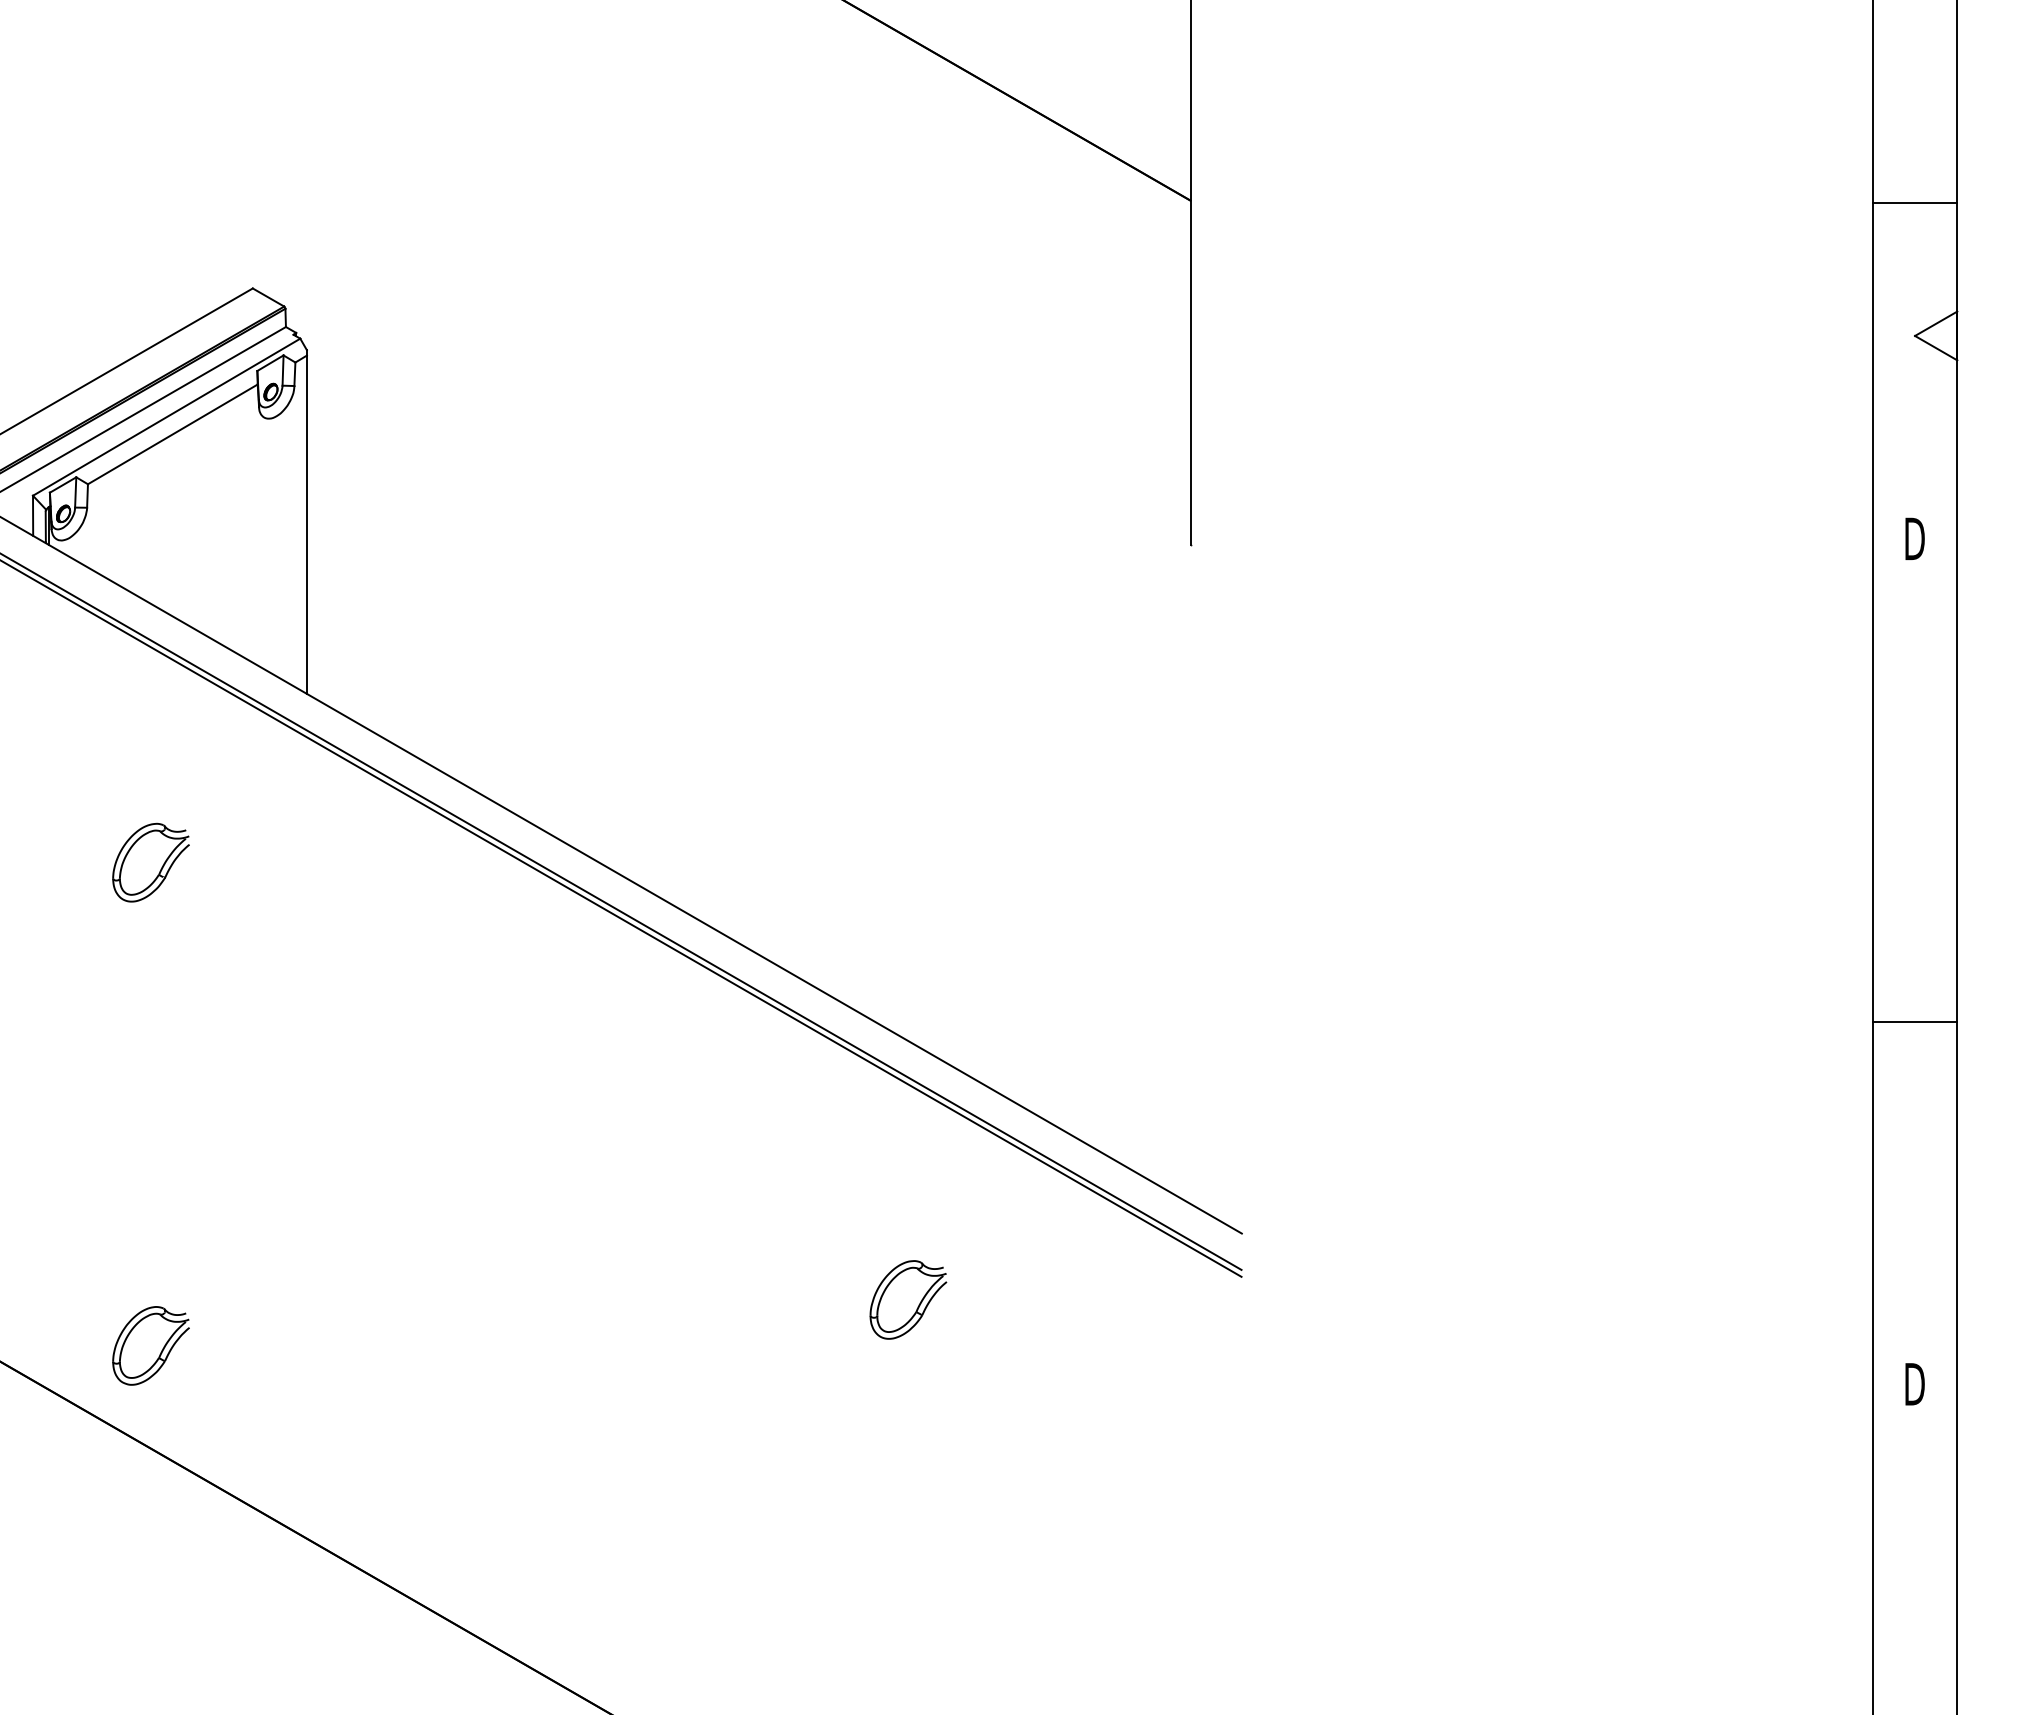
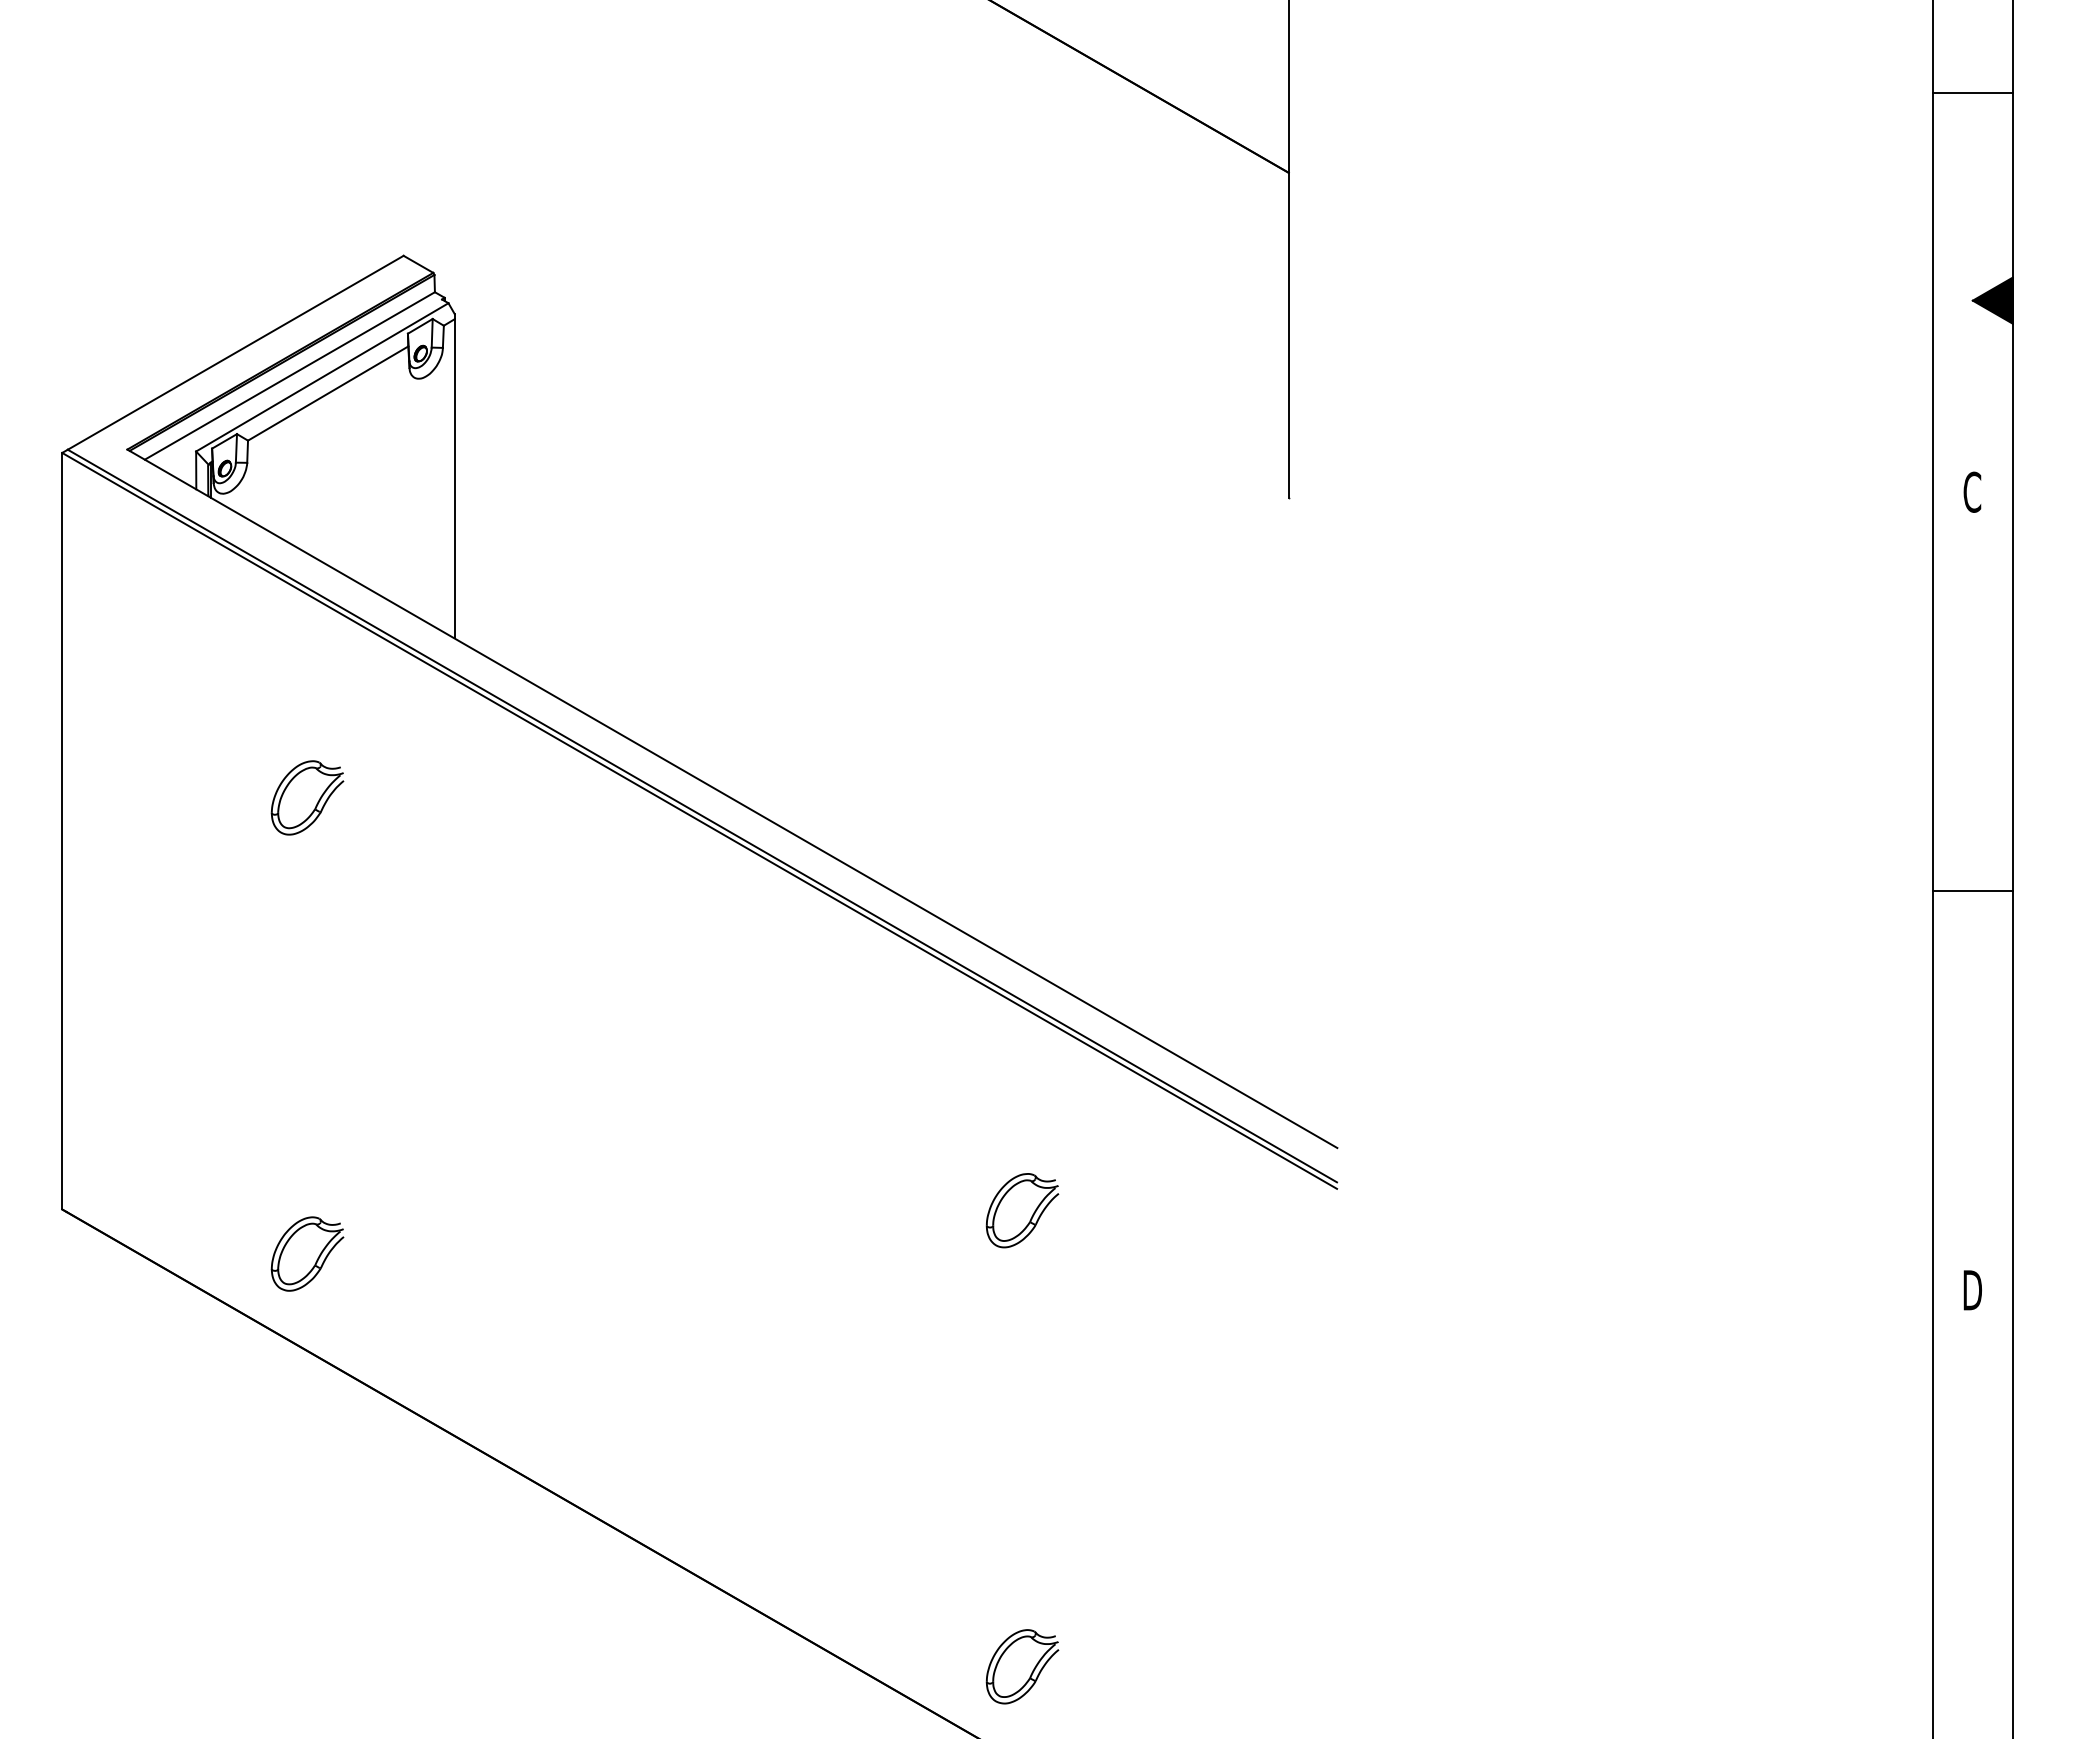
line: (1914, 203) -> (1972, 93), moved
fill: (1935, 335) -> (1992, 300), added
text: (1914, 538) -> (1972, 491), D -> C
line: (1914, 1022) -> (1972, 891), moved

